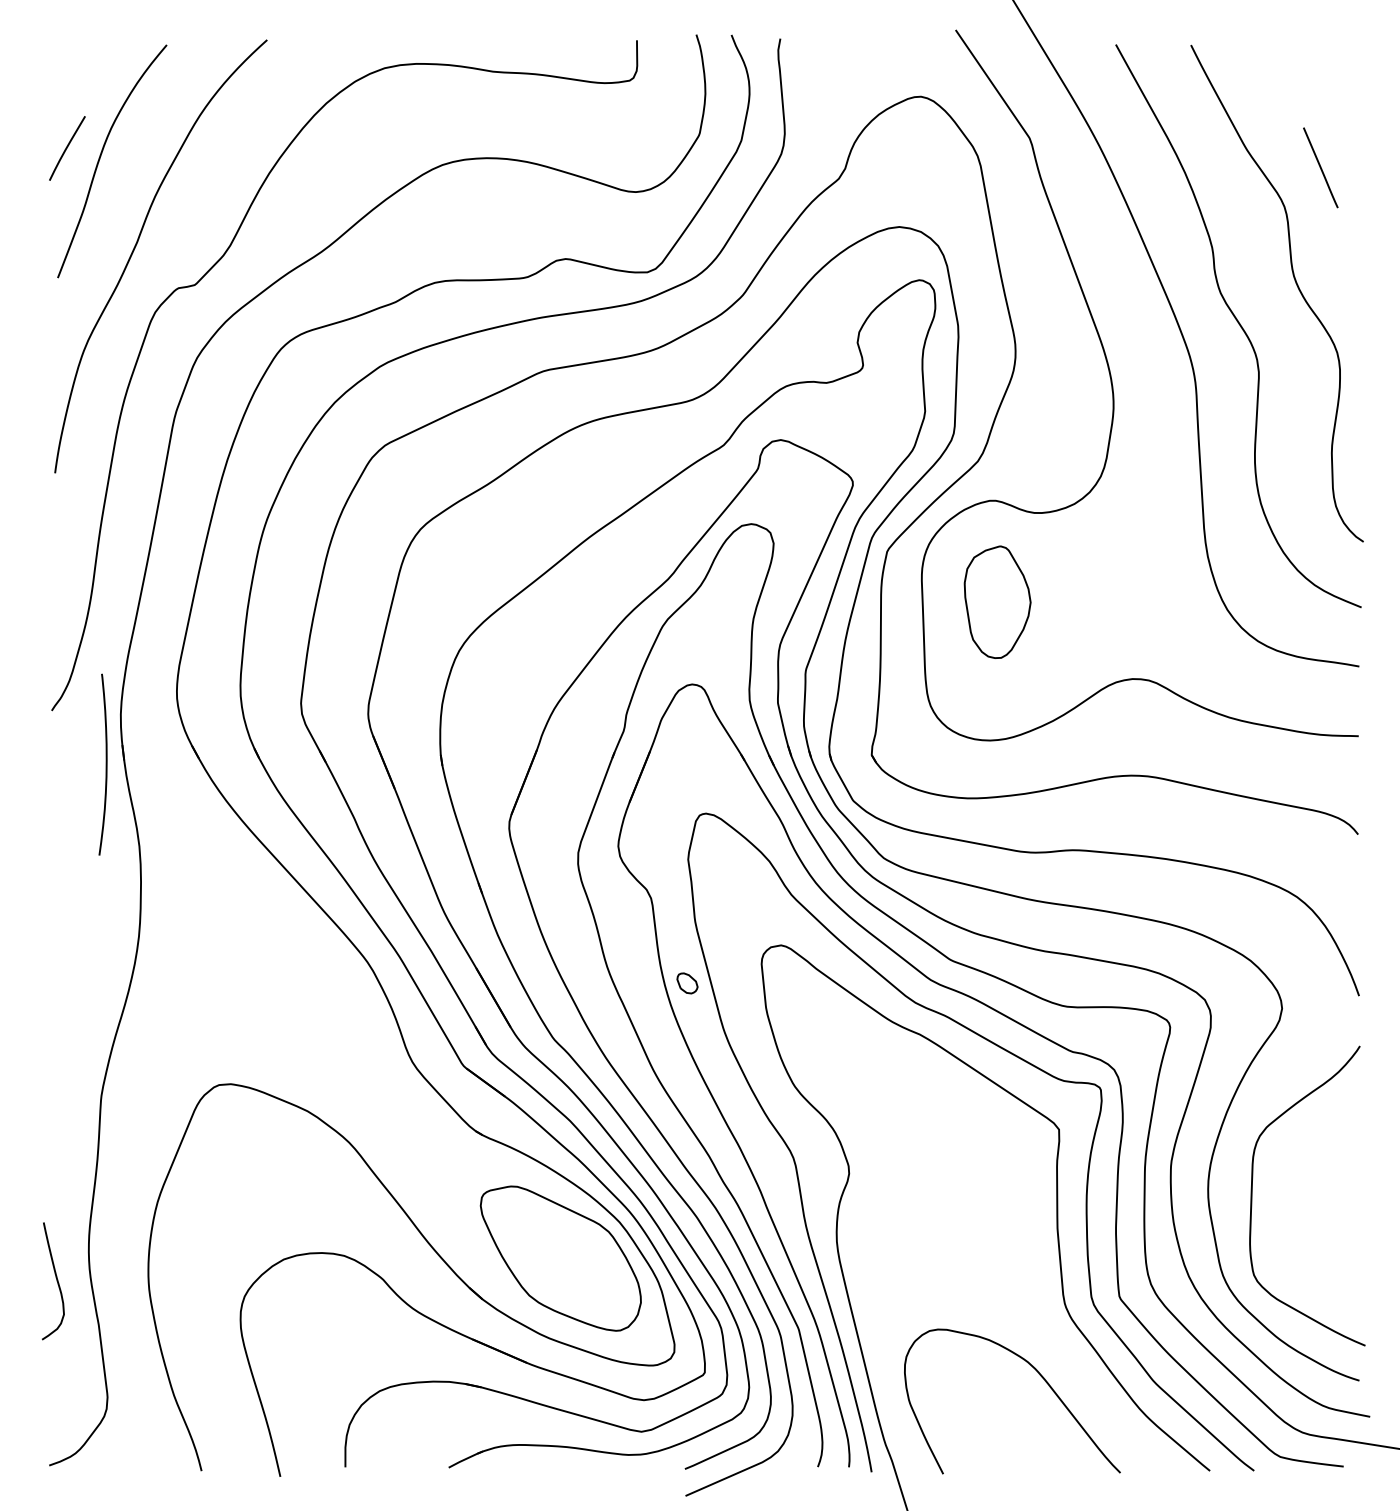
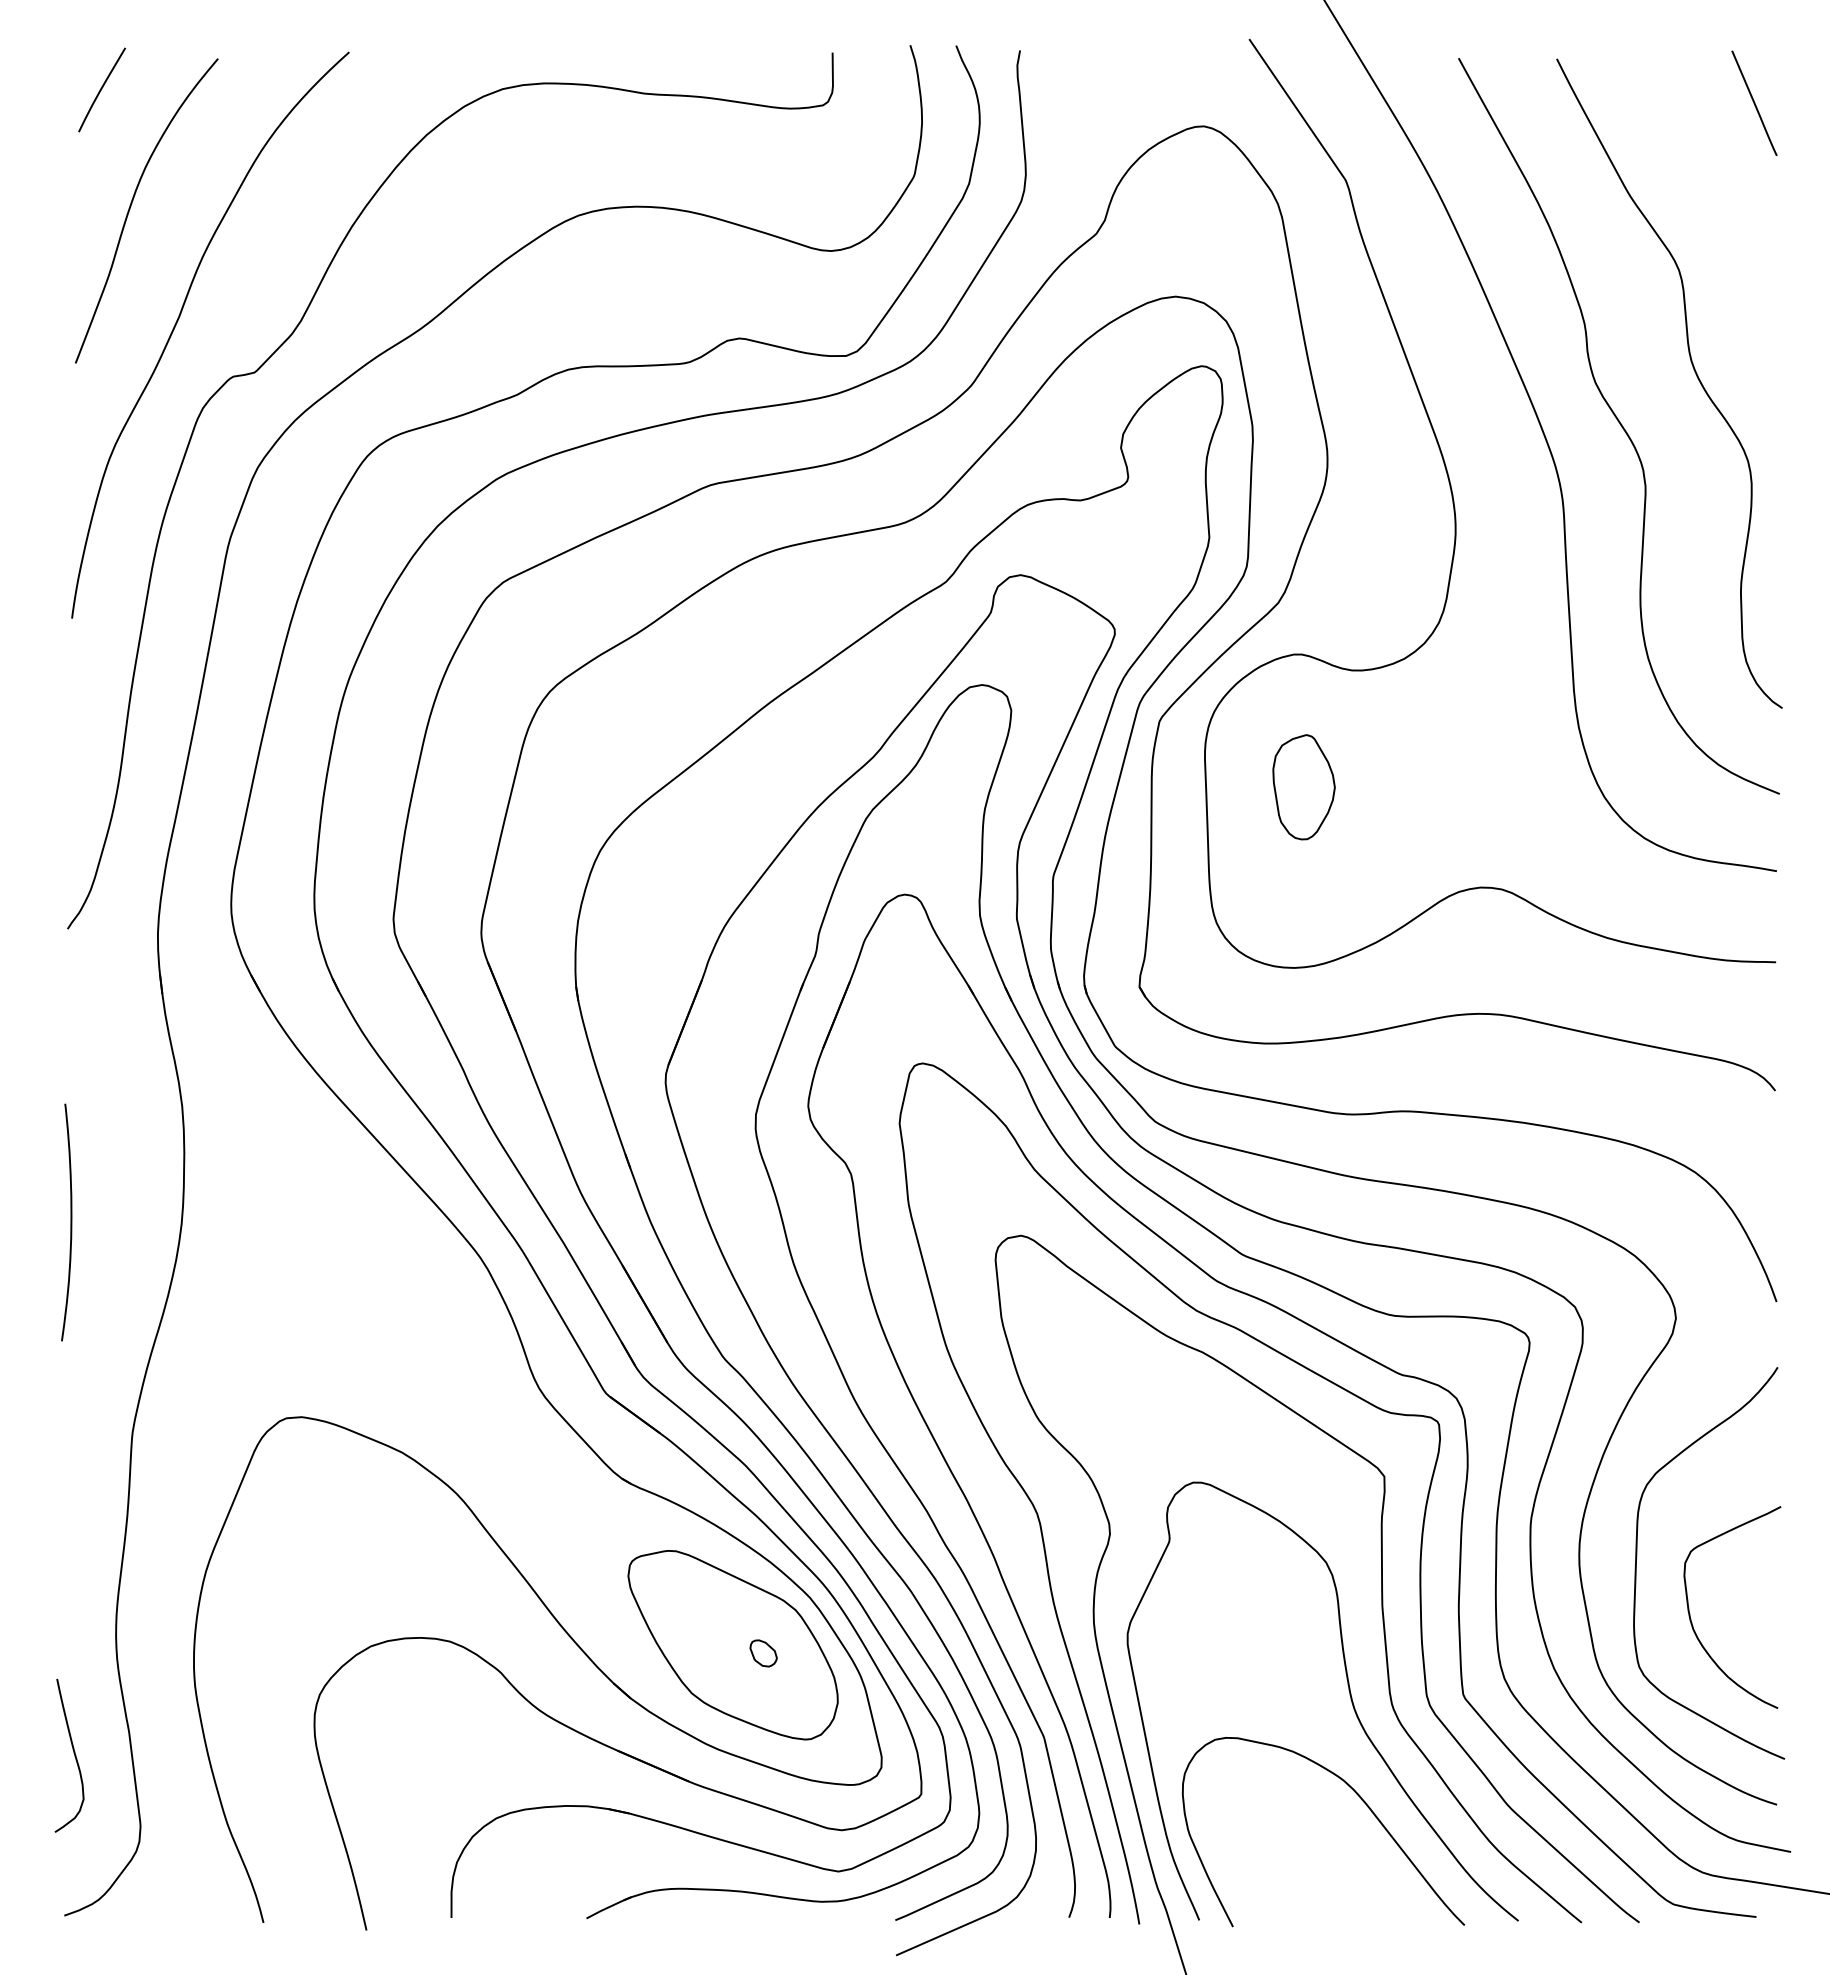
curve: (66, 148) -> (101, 89), moved
line: (1320, 167) -> (1754, 103), moved
part: (997, 602) -> (1303, 787), size x0.71
curve: (105, 764) -> (70, 1222), moved
part: (687, 983) -> (763, 1653), moved
curve: (1293, 1234) -> (1690, 1613), added
curve: (56, 1279) -> (73, 1753), moved
curve: (1032, 1297) -> (1349, 1695), added

